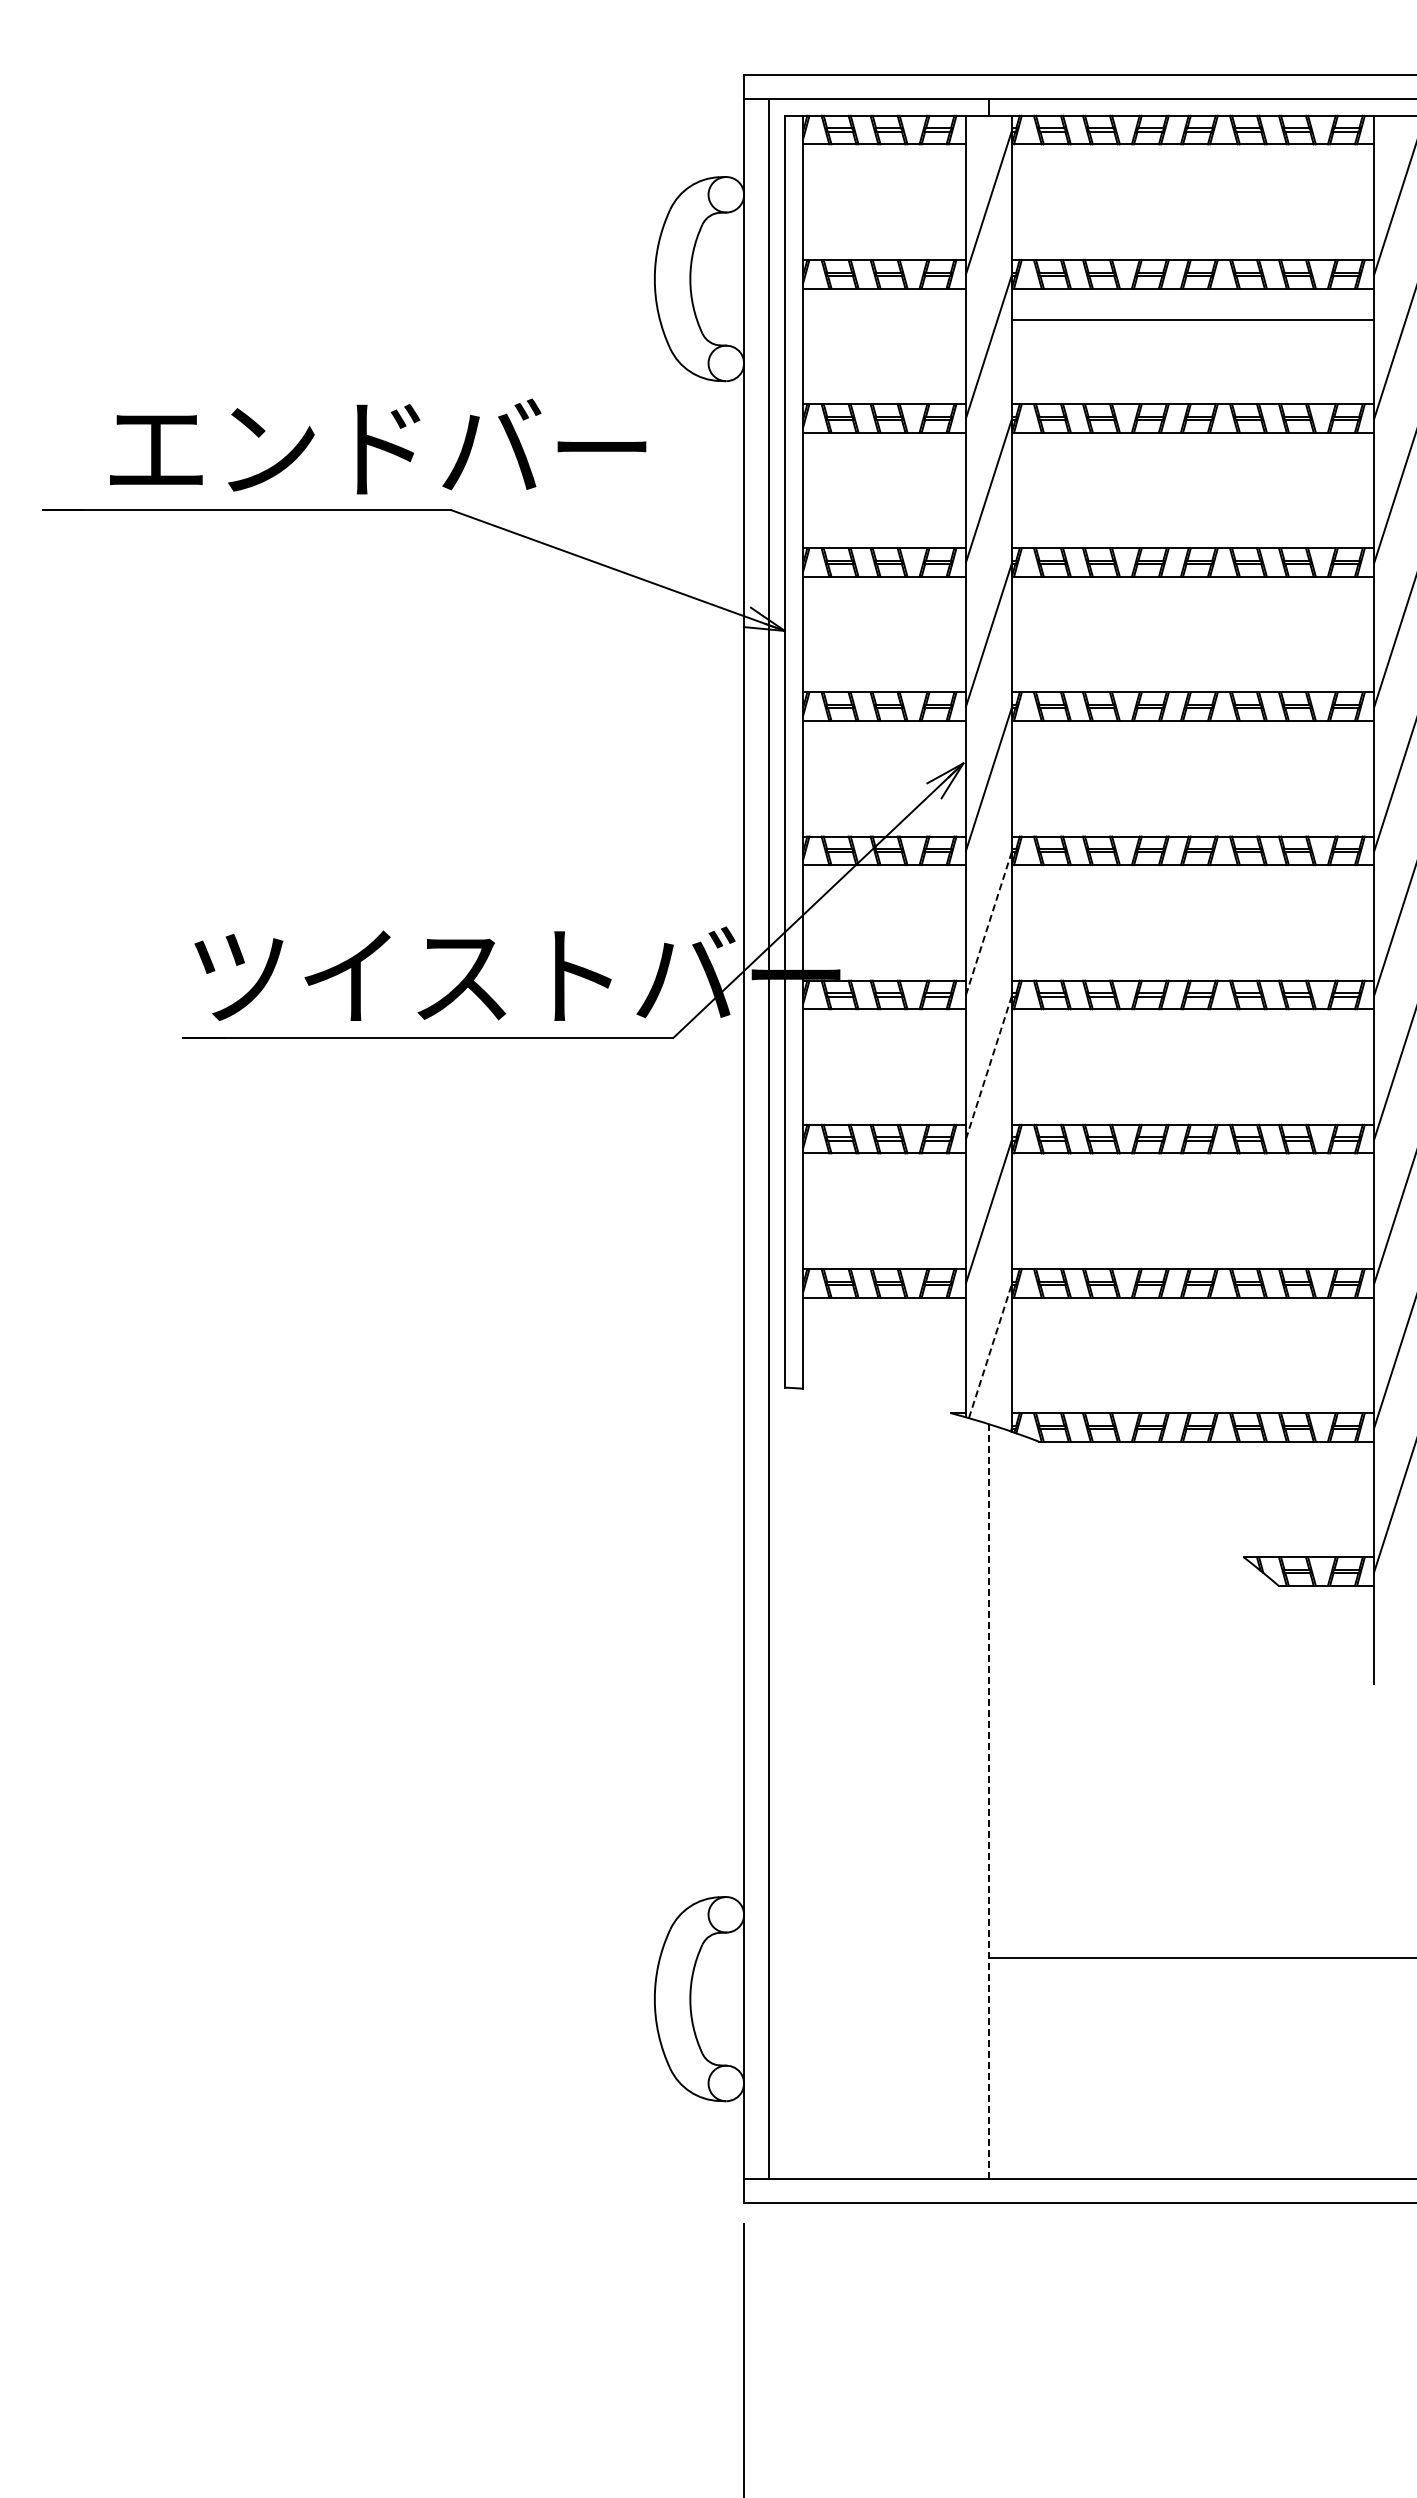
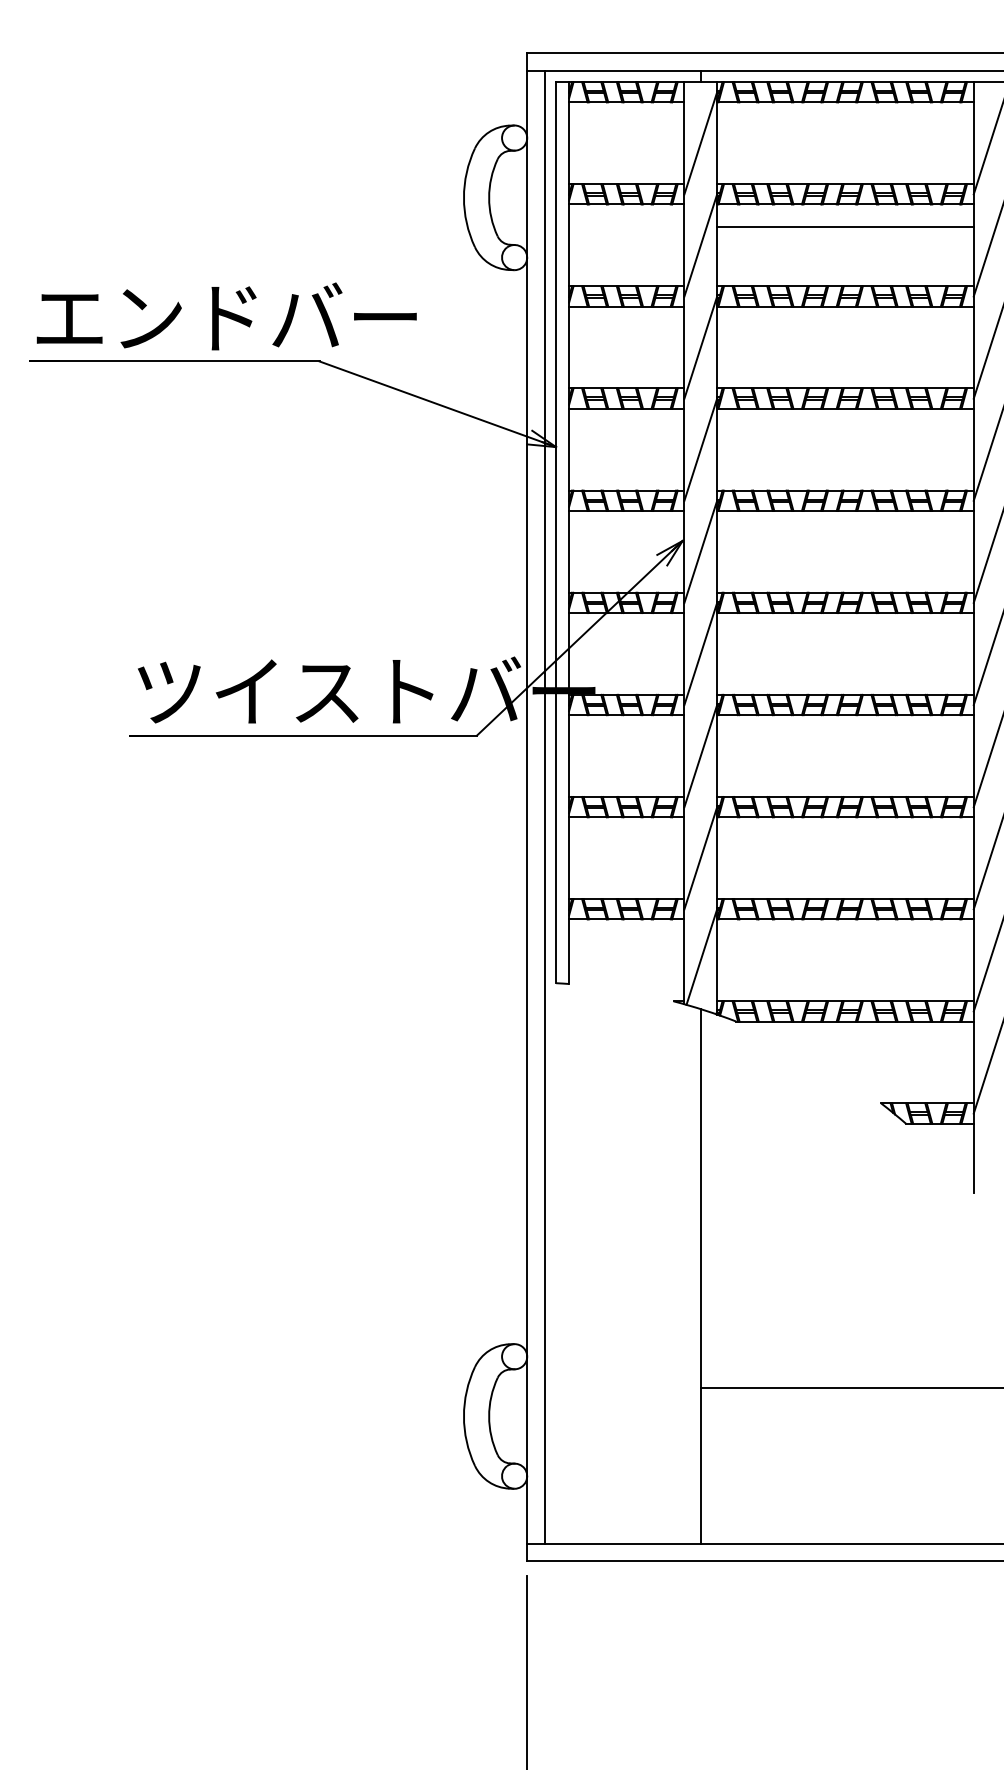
text: (378, 446) -> (227, 316), moved
line: (989, 922) -> (701, 653), dashed -> solid
line: (989, 1067) -> (701, 756), dashed -> solid
line: (990, 1350) -> (701, 956), dashed -> solid
line: (989, 1801) -> (701, 1276), dashed -> solid

